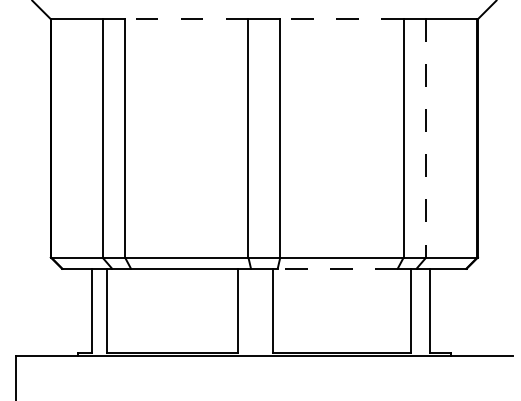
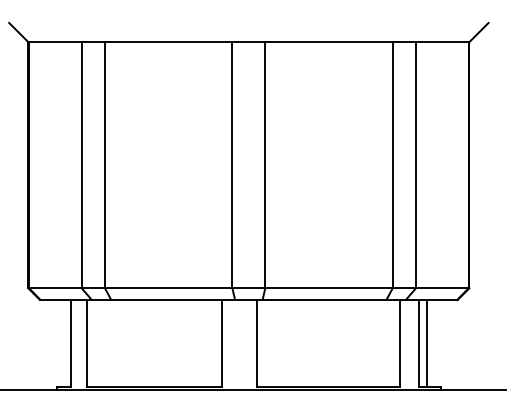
line: (186, 19) -> (168, 42), dashed -> solid
line: (342, 19) -> (329, 42), dashed -> solid
line: (426, 138) -> (416, 165), dashed -> solid
line: (337, 268) -> (324, 299), dashed -> solid
line: (436, 310) -> (426, 342), added

